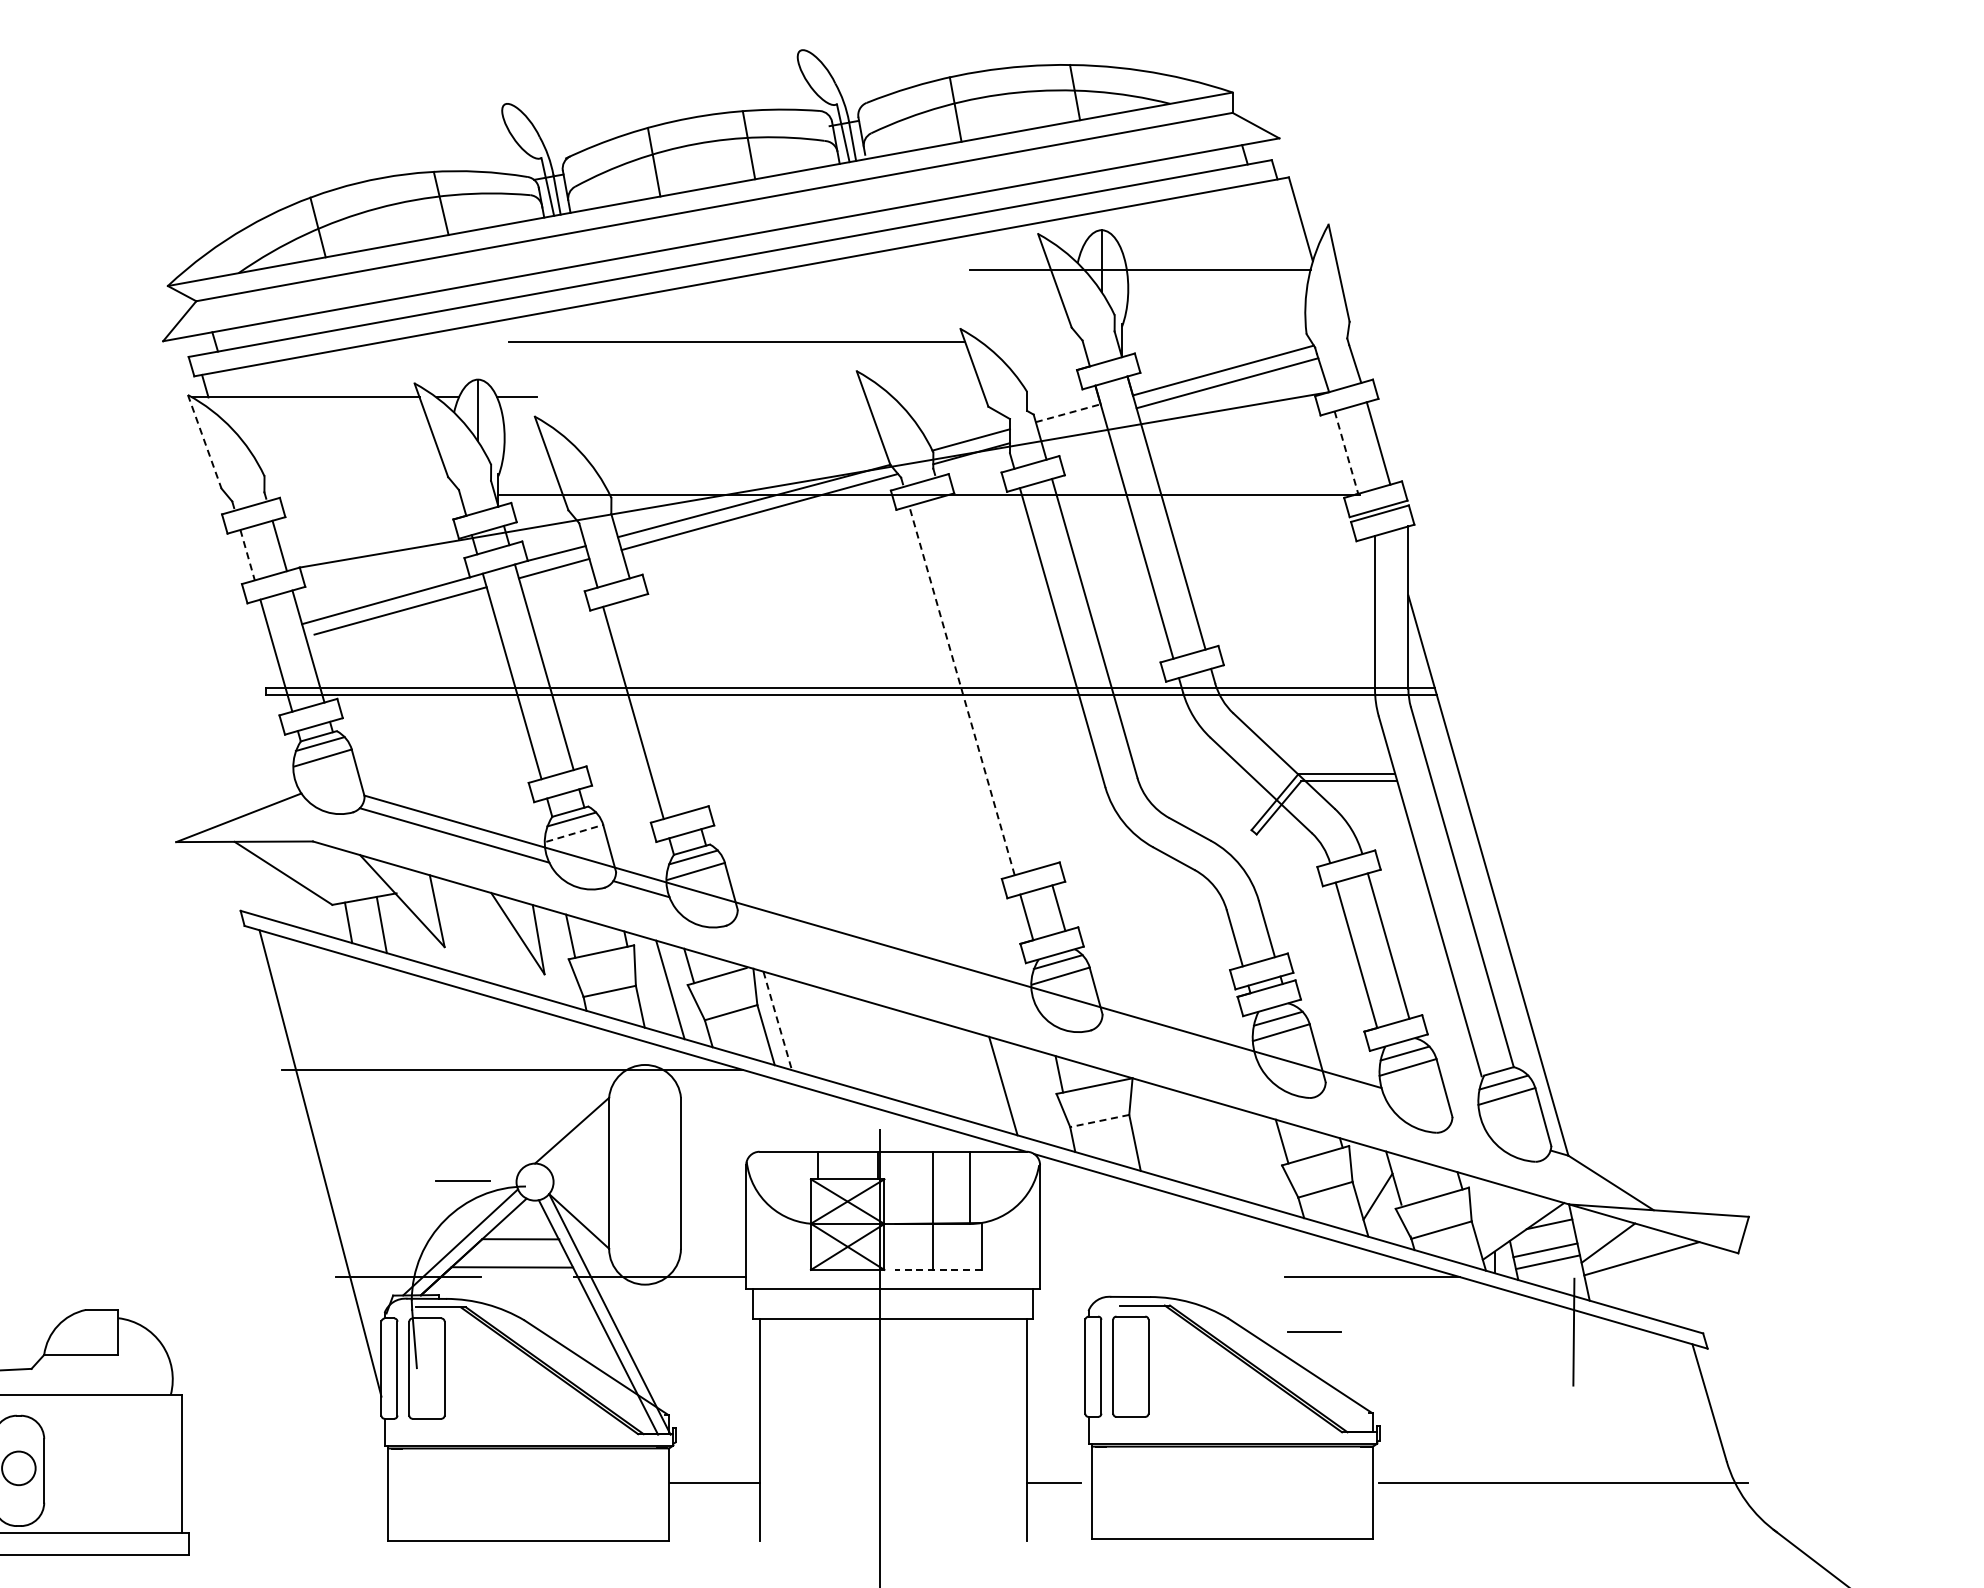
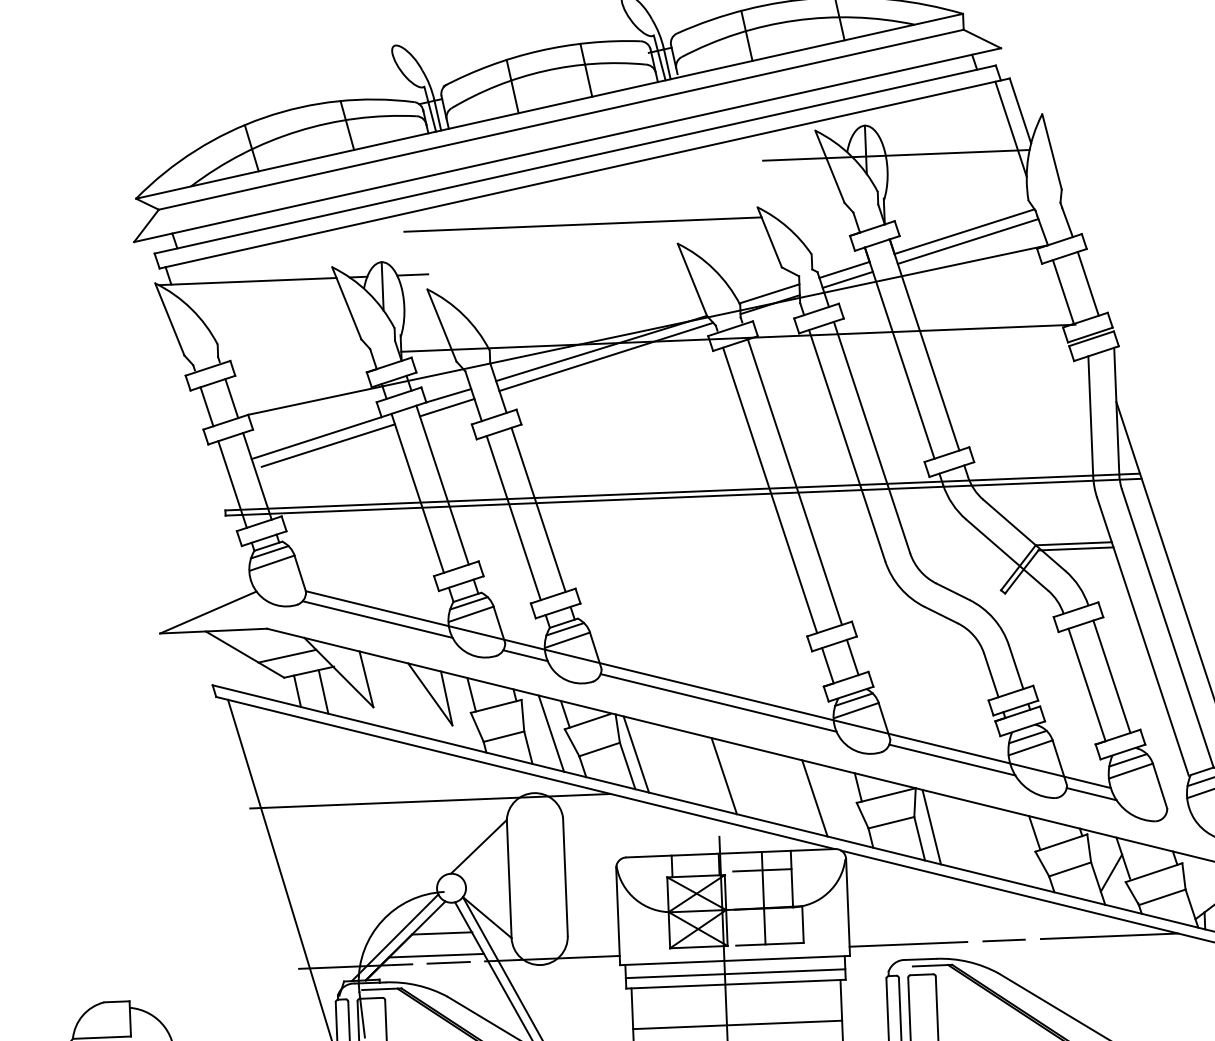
line: (1287, 241) -> (1010, 128), added
line: (1068, 413) -> (844, 270), dashed -> solid
line: (1071, 426) -> (847, 280), added
line: (204, 441) -> (169, 319), dashed -> solid
line: (1346, 452) -> (1063, 291), dashed -> solid
line: (247, 555) -> (206, 407), dashed -> solid
line: (993, 681) -> (794, 482), added
line: (962, 690) -> (770, 490), dashed -> solid
line: (665, 703) -> (538, 509), added
line: (574, 833) -> (471, 614), dashed -> solid
line: (337, 877) -> (287, 656), added
line: (885, 959) -> (718, 703), added
line: (777, 1021) -> (636, 754), dashed -> solid
line: (1180, 1044) -> (952, 760), added
line: (888, 1052) -> (723, 775), added
line: (1356, 1094) -> (1091, 793), added
line: (1099, 1121) -> (891, 823), dashed -> solid
line: (1150, 1128) -> (931, 826), added
line: (932, 1175) -> (762, 870), added
line: (462, 1180) -> (448, 962), moved
line: (938, 1269) -> (769, 943), dashed -> solid
line: (1115, 1277) -> (908, 944), added
line: (892, 1305) -> (735, 973), added
line: (1314, 1331) -> (1004, 940), moved
line: (892, 1371) -> (737, 1025), added

